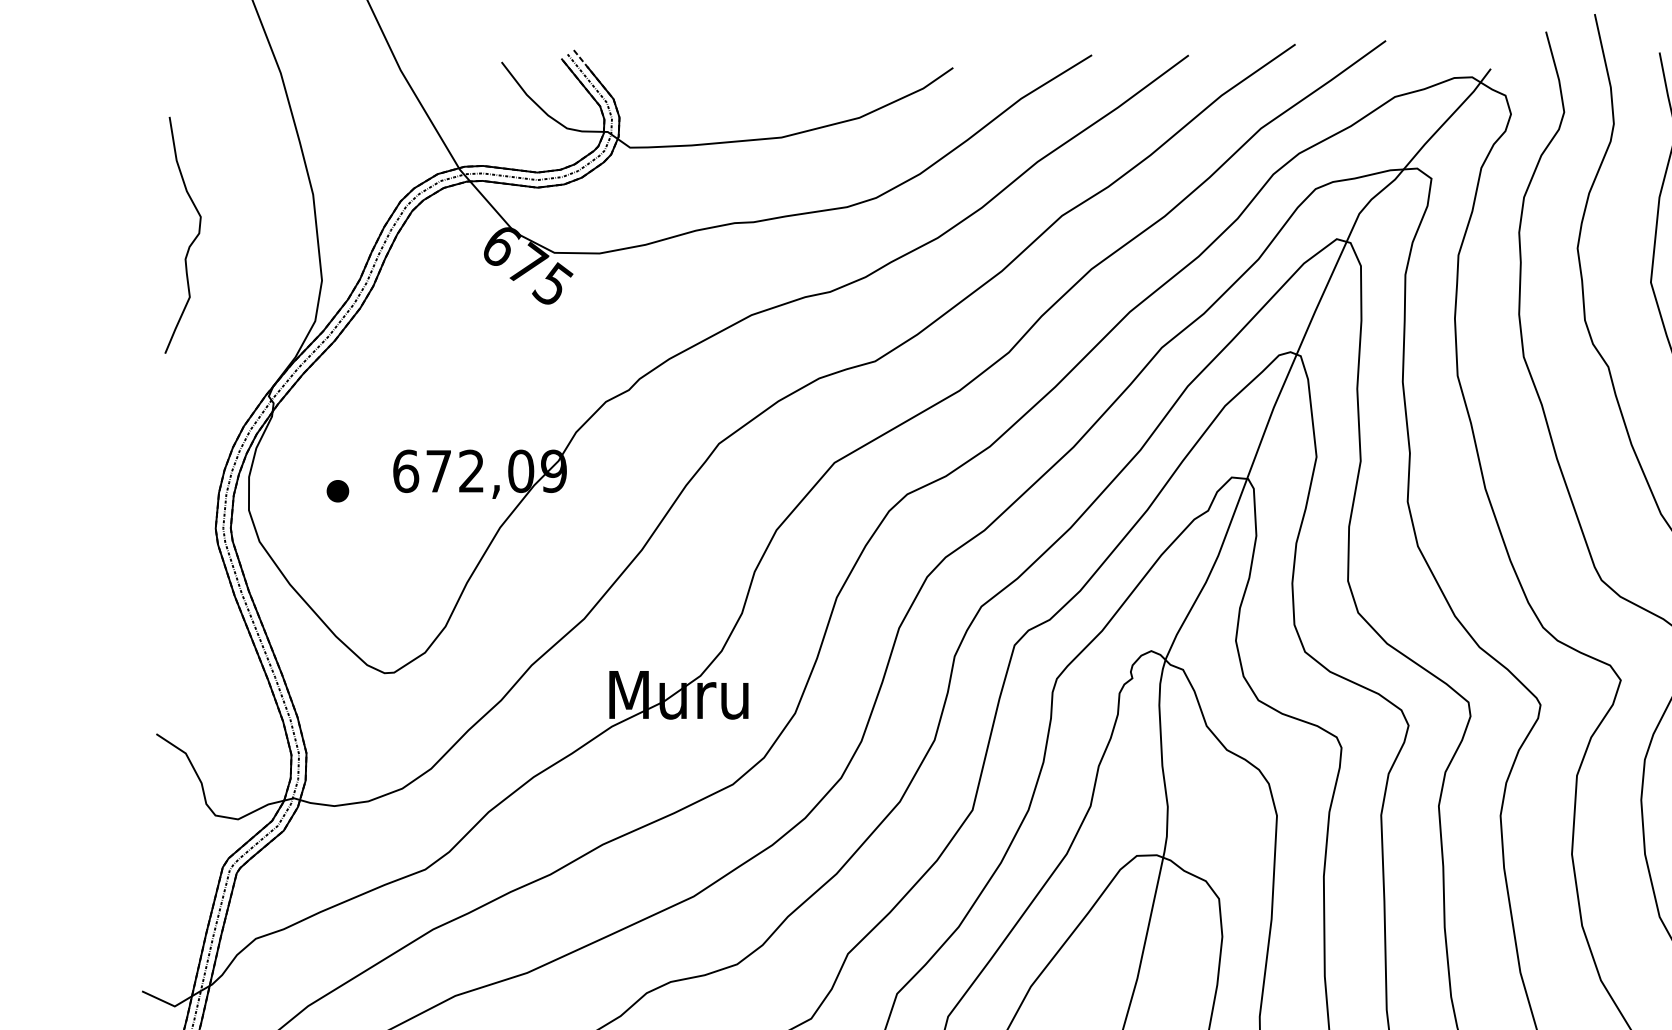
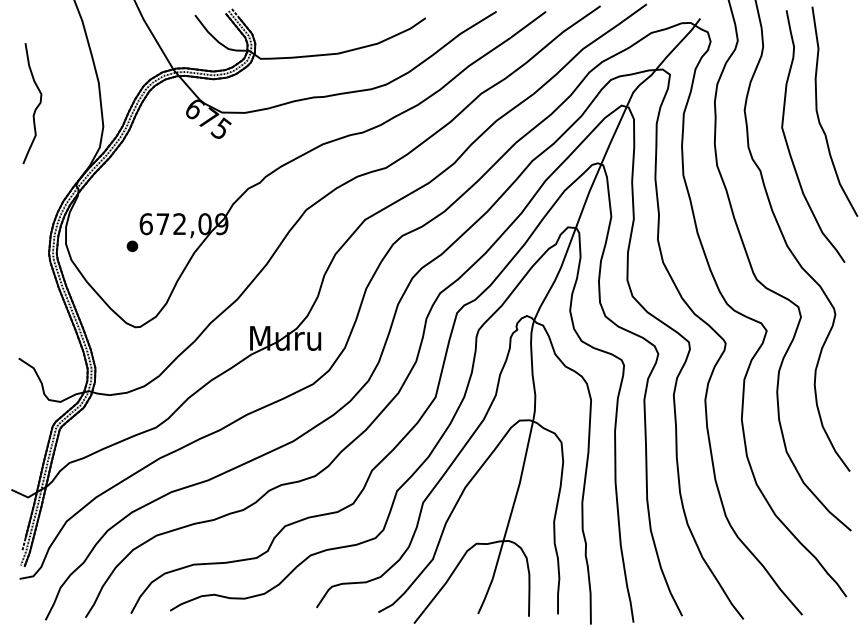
part: (337, 489) -> (132, 245), moved

